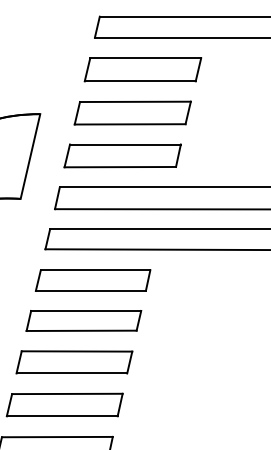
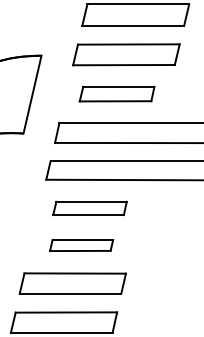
part: (122, 155) -> (116, 93), size x0.7
part: (92, 280) -> (89, 208), size x0.7
part: (83, 320) -> (81, 245), size x0.6

